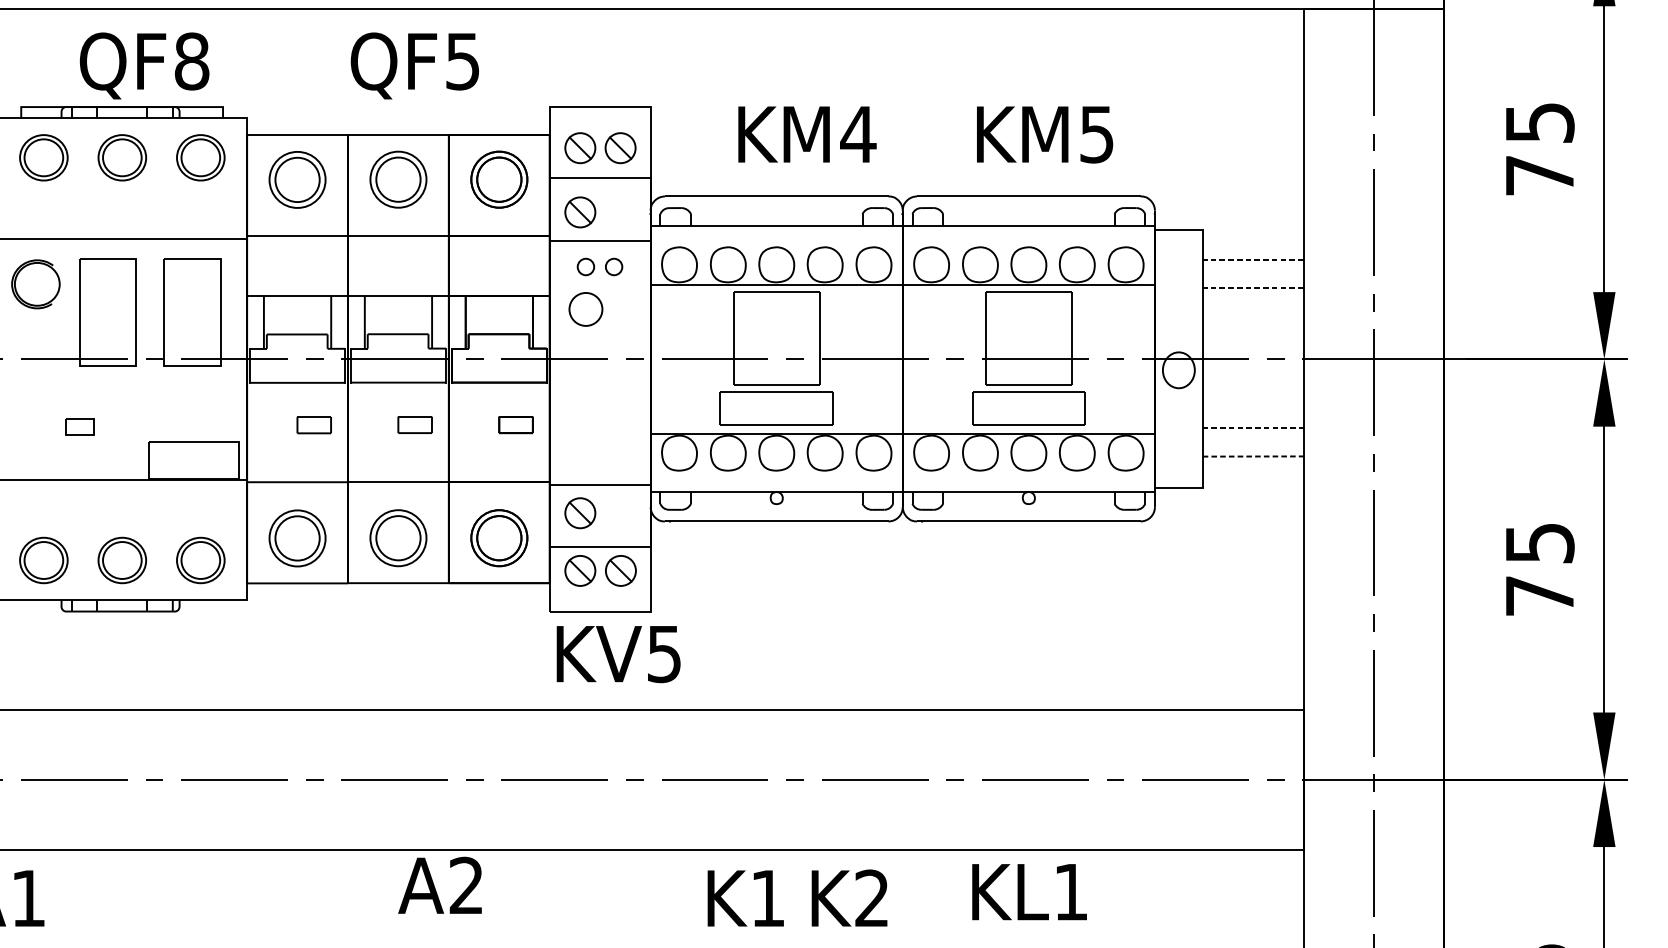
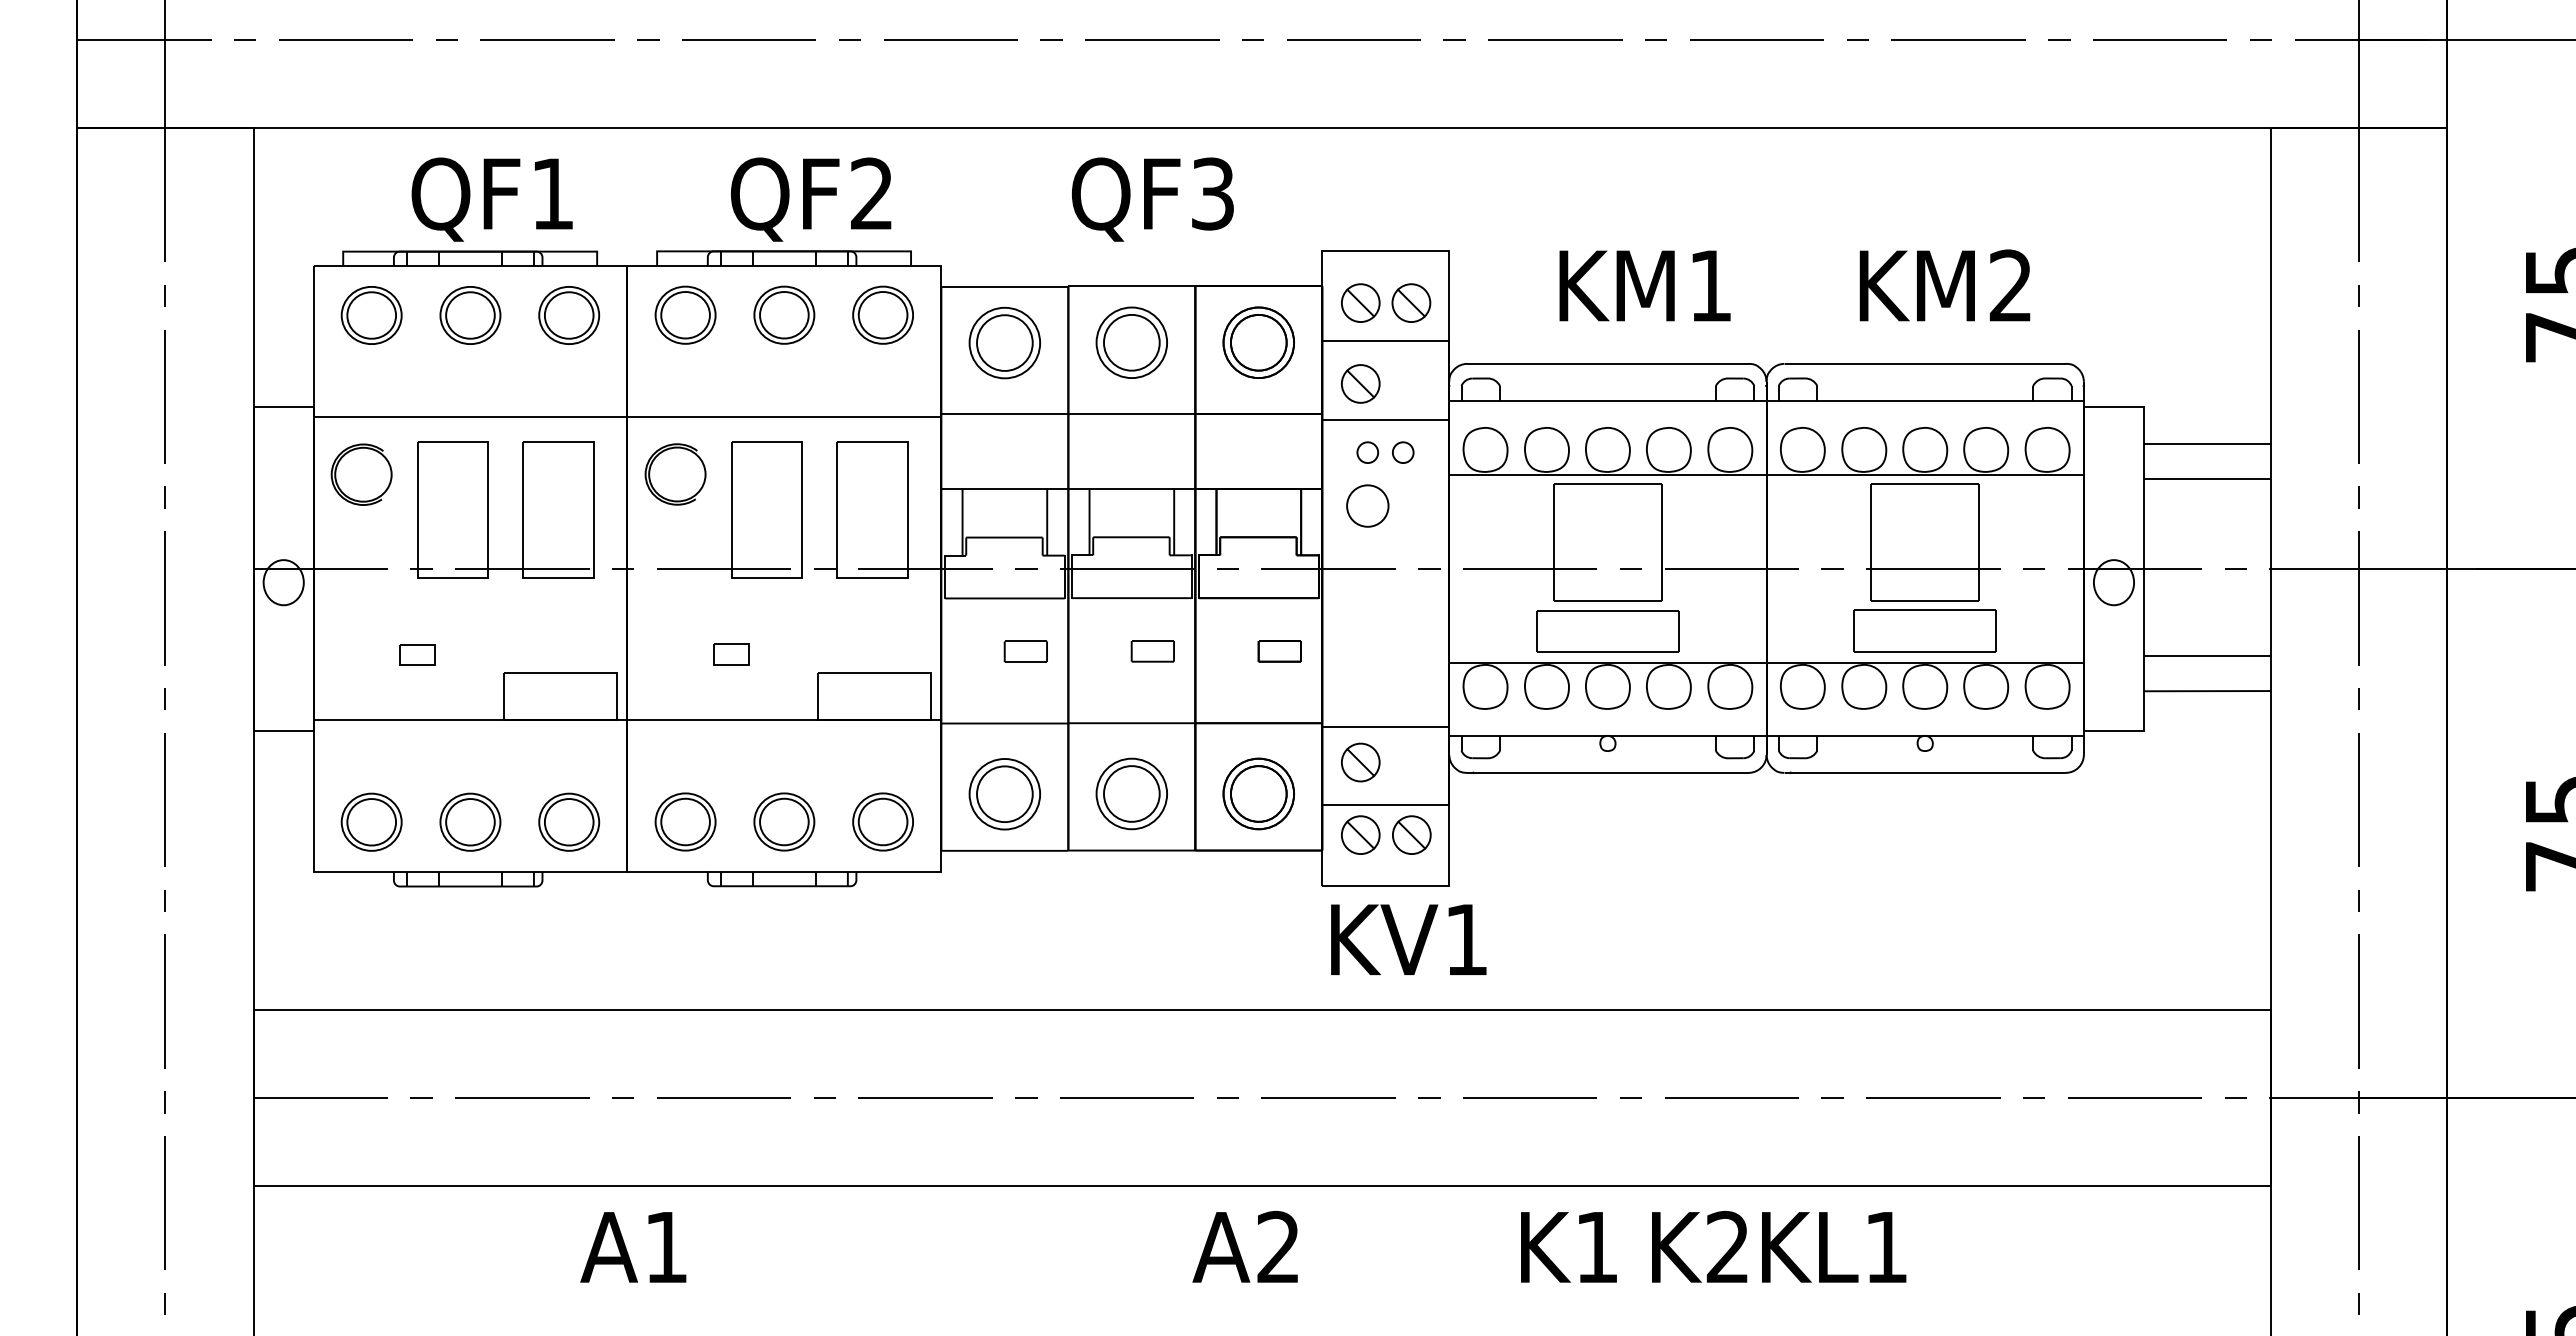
text: (191, 61) -> (871, 193), QF8 -> QF2
text: (462, 61) -> (1212, 193), QF5 -> QF3
text: (858, 134) -> (1710, 285), KM4 -> KM1
text: (1096, 134) -> (2010, 285), KM5 -> KM2
line: (1253, 260) -> (2207, 444), dashed -> solid
line: (1253, 288) -> (2207, 479), dashed -> solid
line: (1253, 428) -> (2207, 655), dashed -> solid
line: (1253, 456) -> (2207, 691), dashed -> solid
text: (663, 654) -> (1465, 940), KV5 -> KV1
text: (439, 885) -> (1244, 1246), moved
text: (1029, 892) -> (1834, 1247), moved

